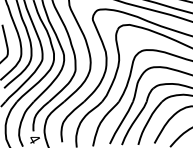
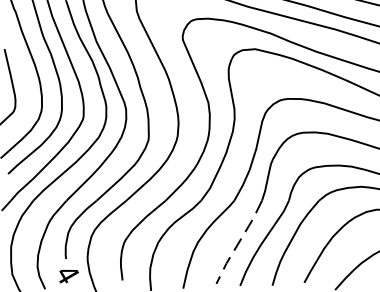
line: (121, 122) -> (239, 241), solid -> dashed

